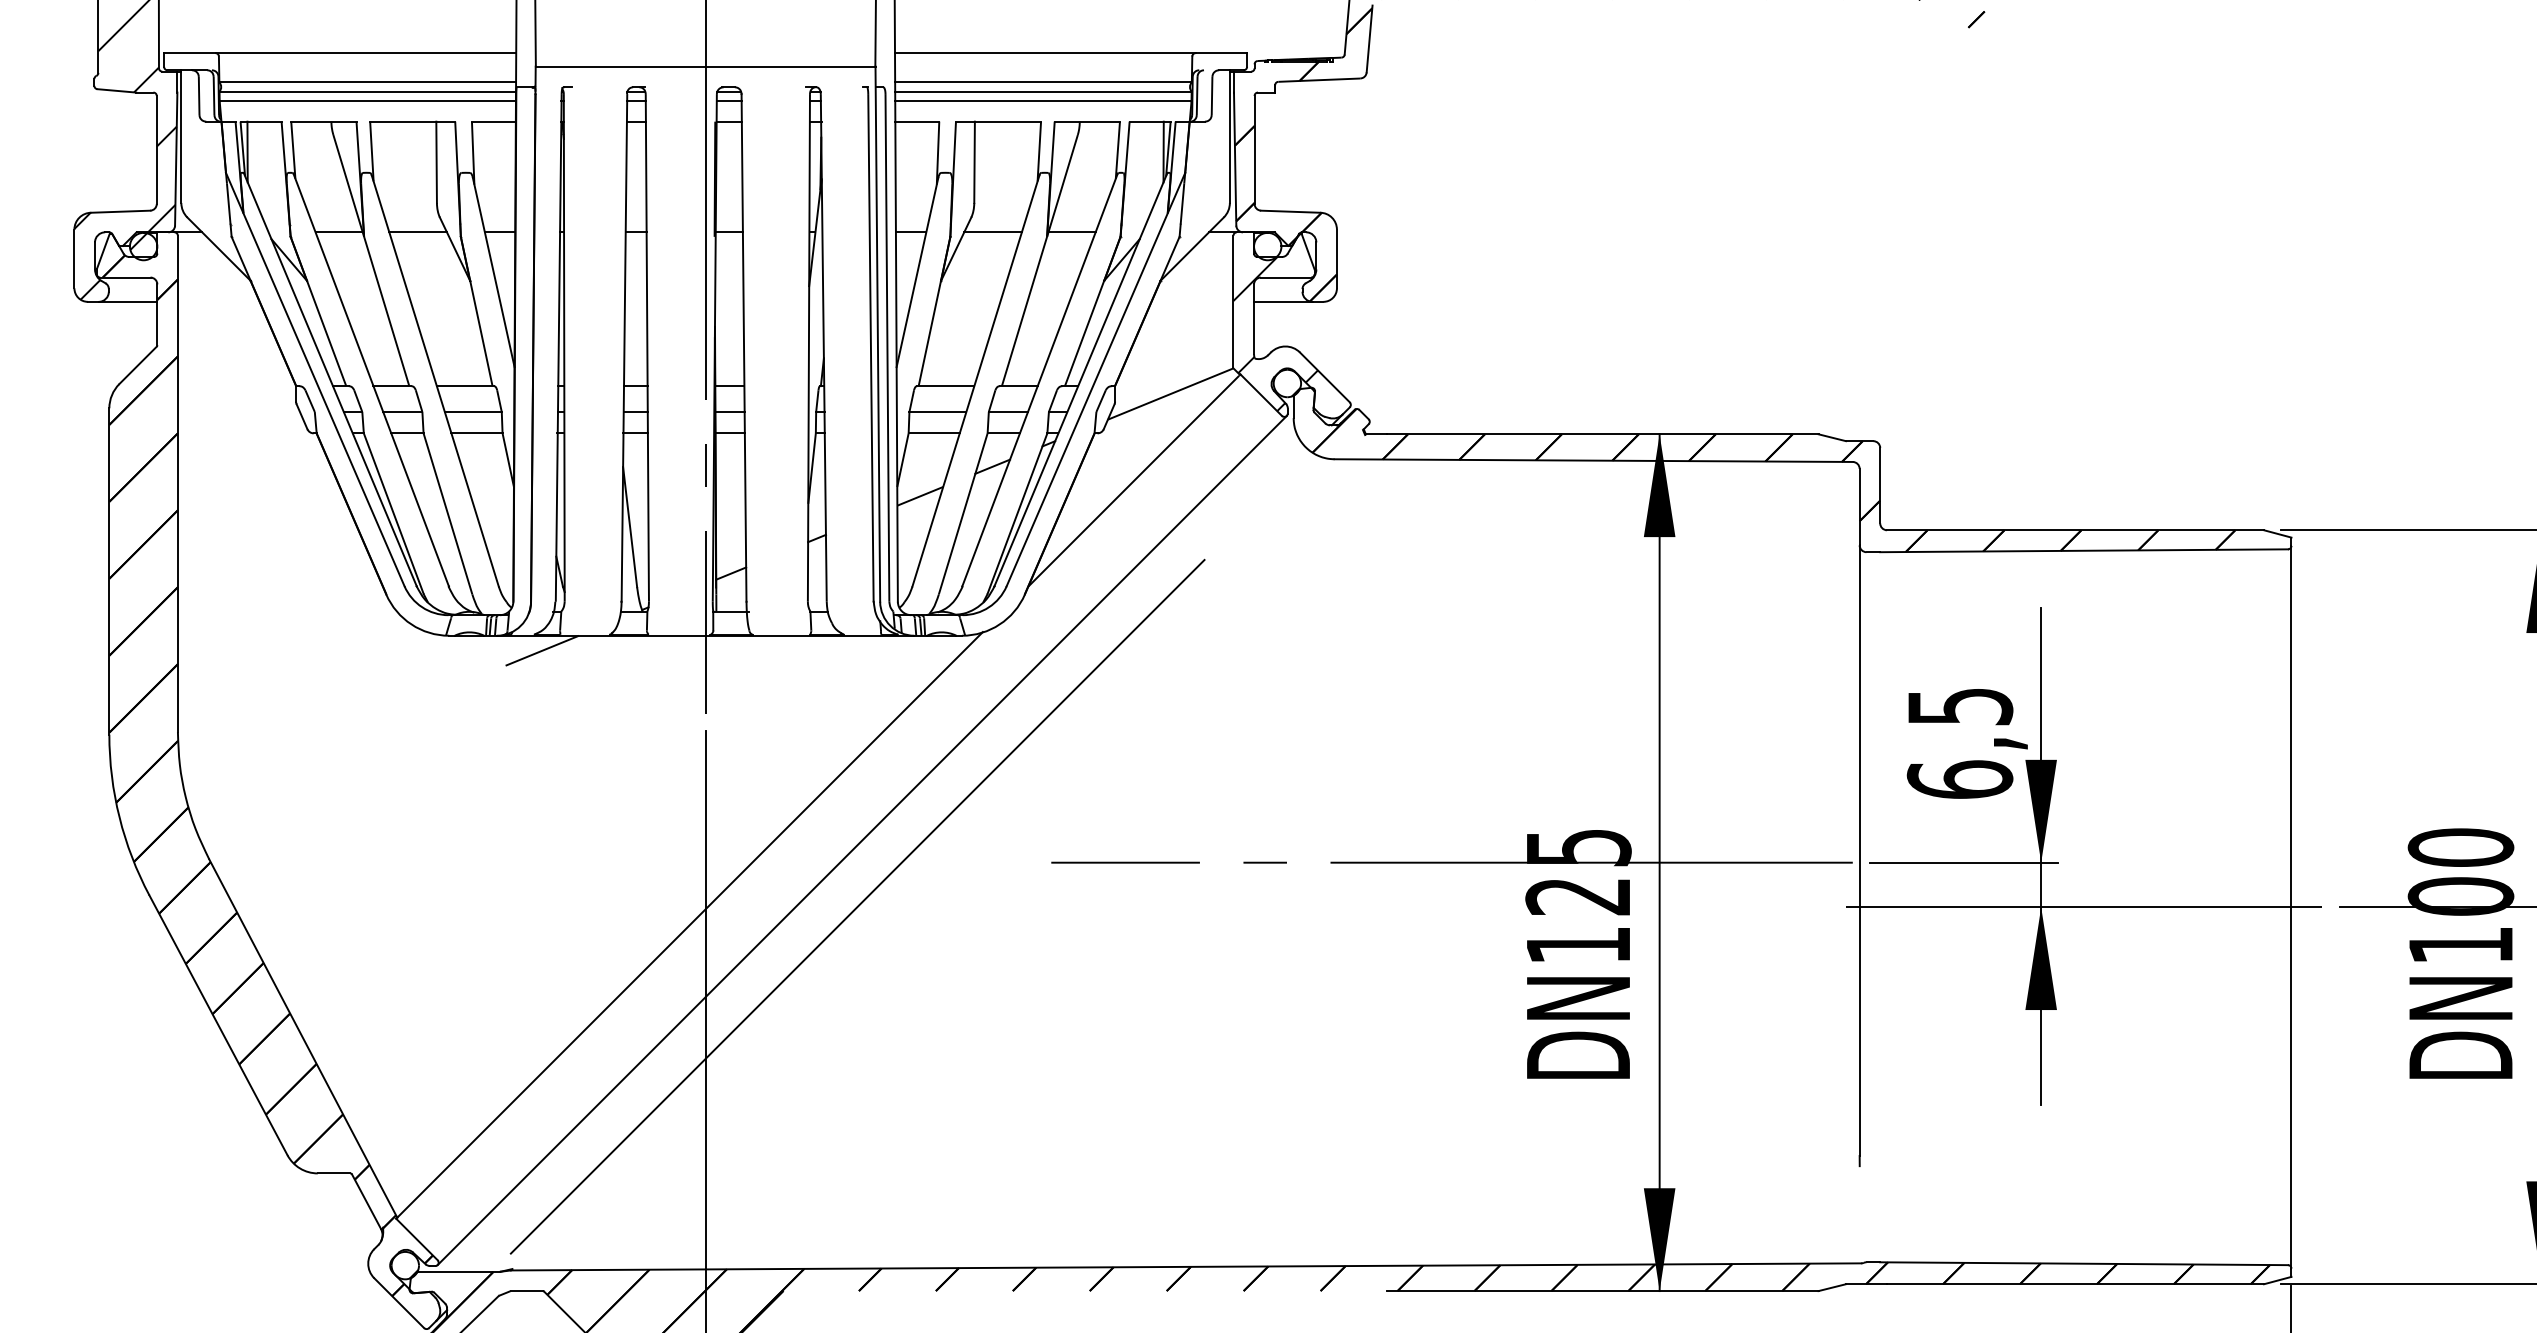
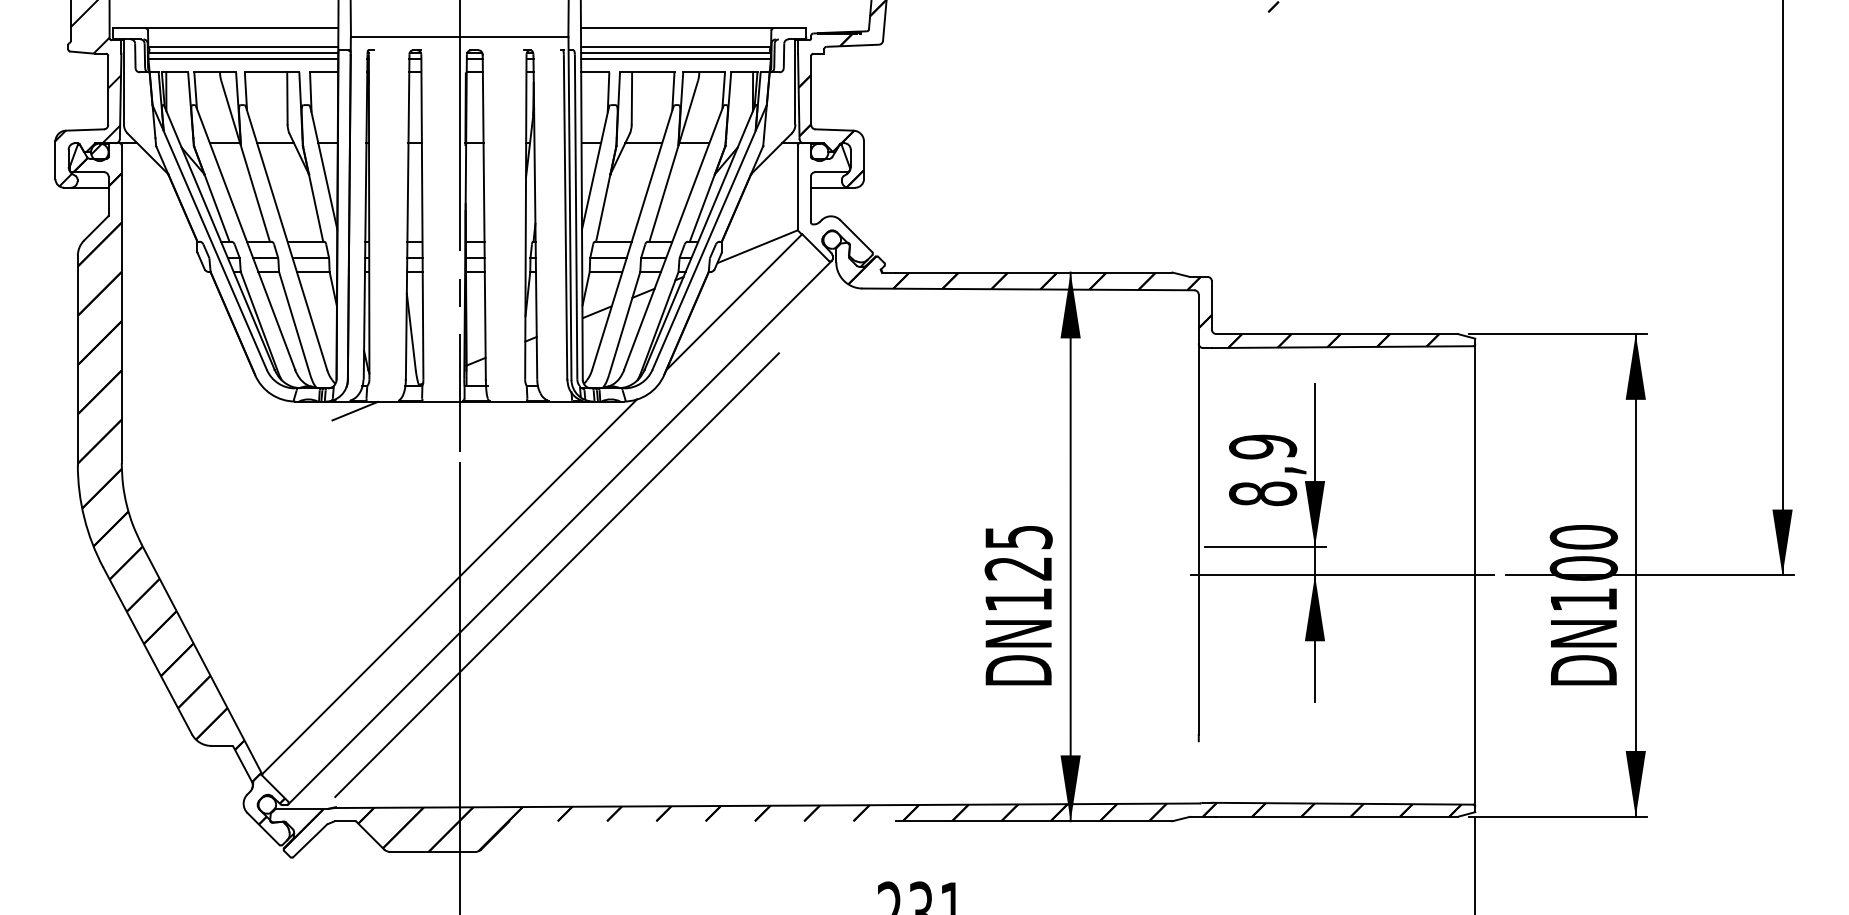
hatch: (1275, 321) -> (824, 200), removed
text: (1960, 743) -> (1263, 470), 6,5 -> 8,9
line: (1451, 862) -> (937, 546), removed

